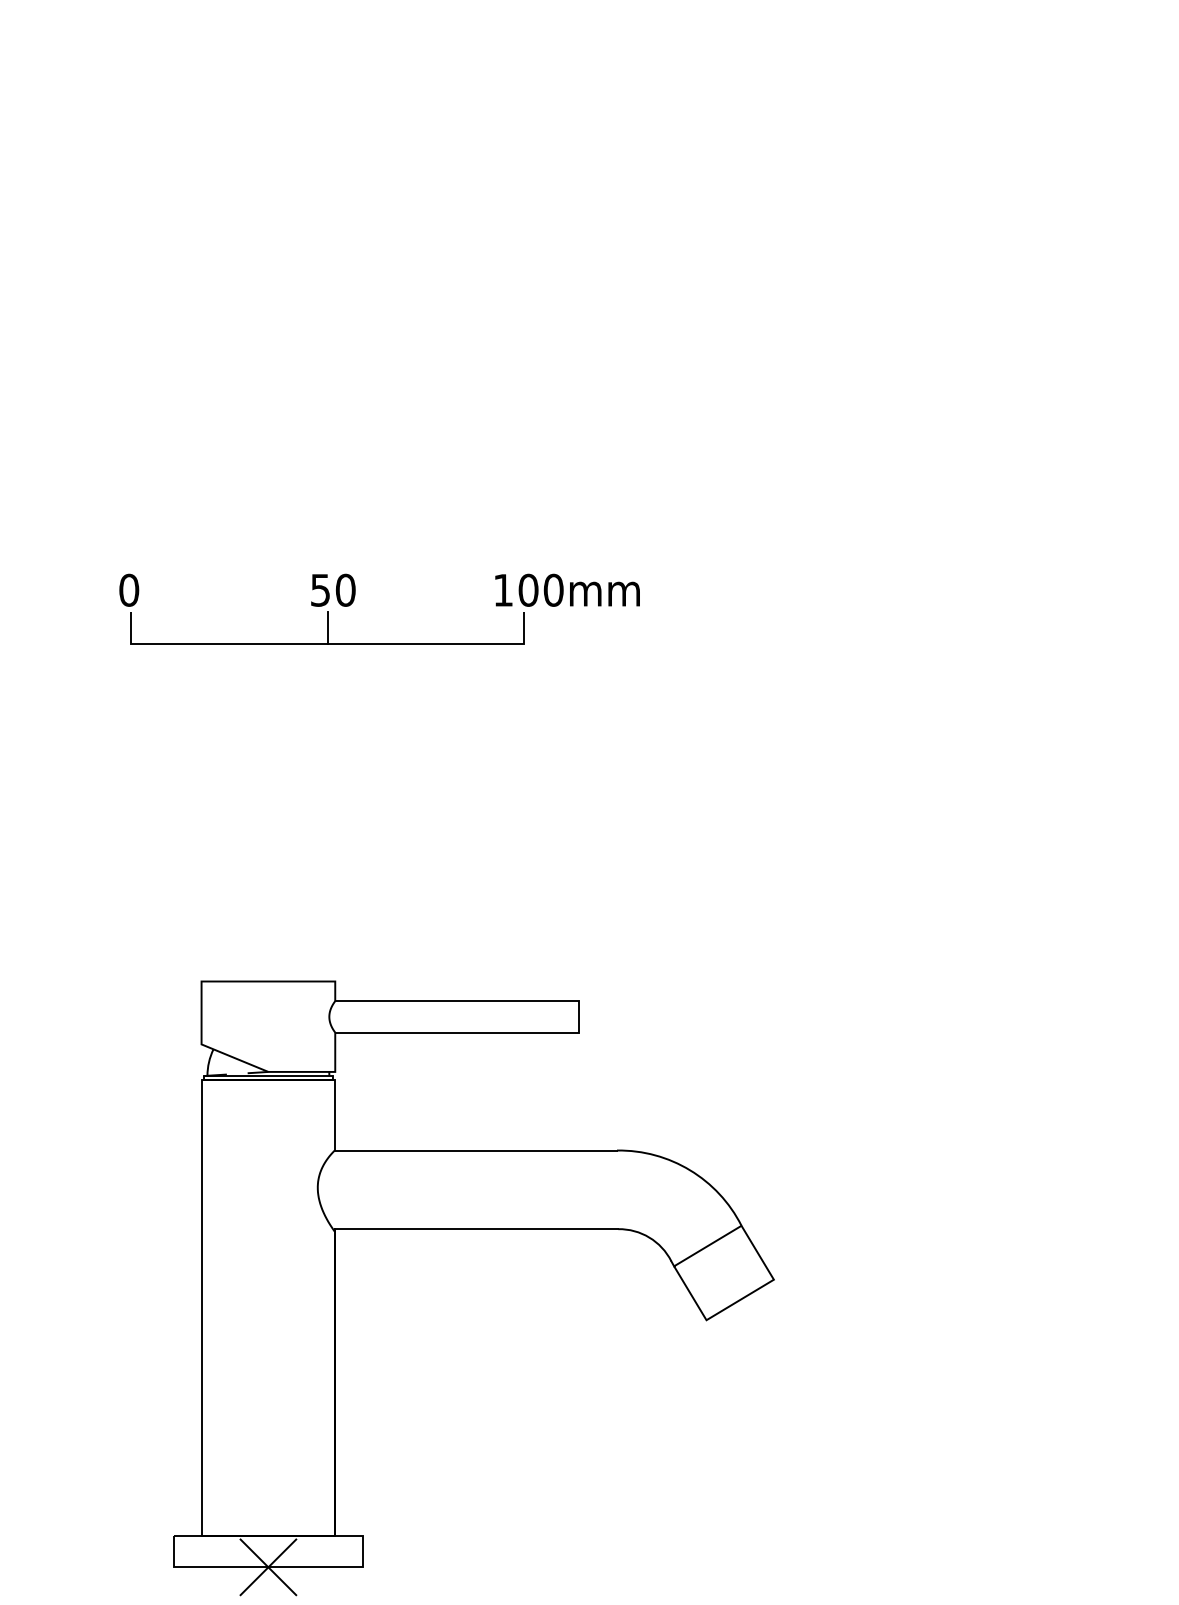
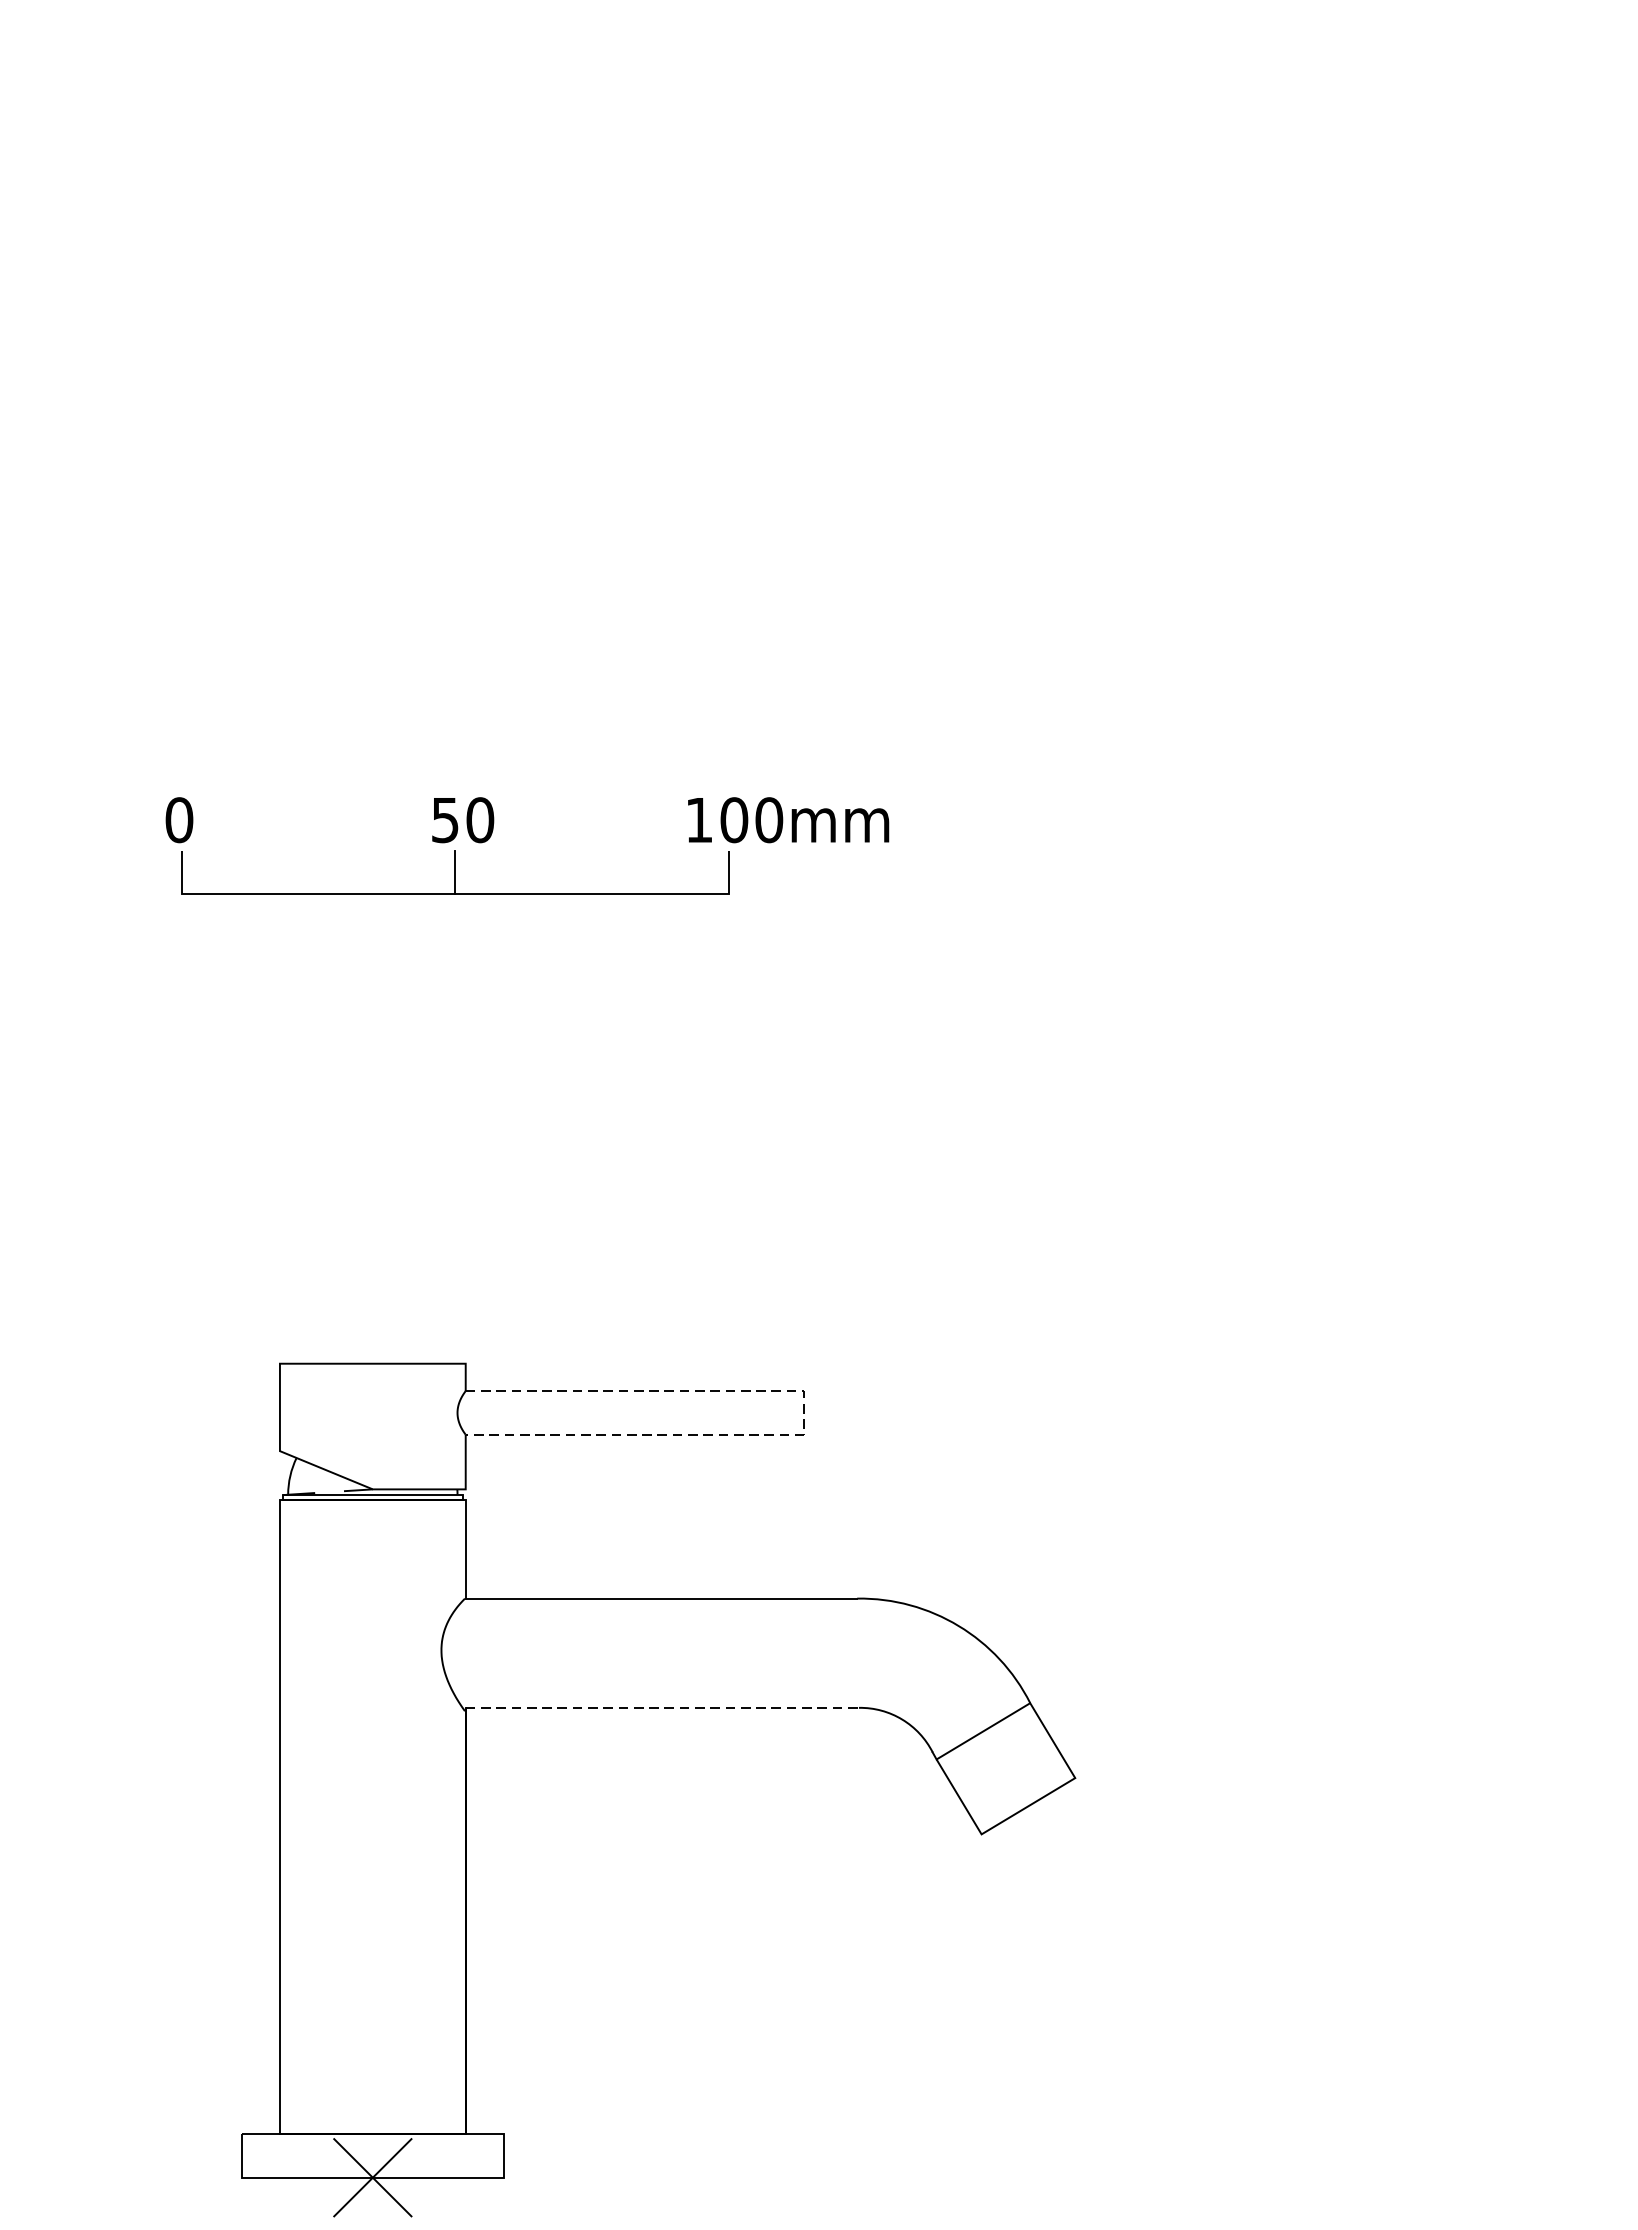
line: (579, 1016) -> (805, 1412), solid -> dashed
line: (476, 1229) -> (661, 1708), solid -> dashed

